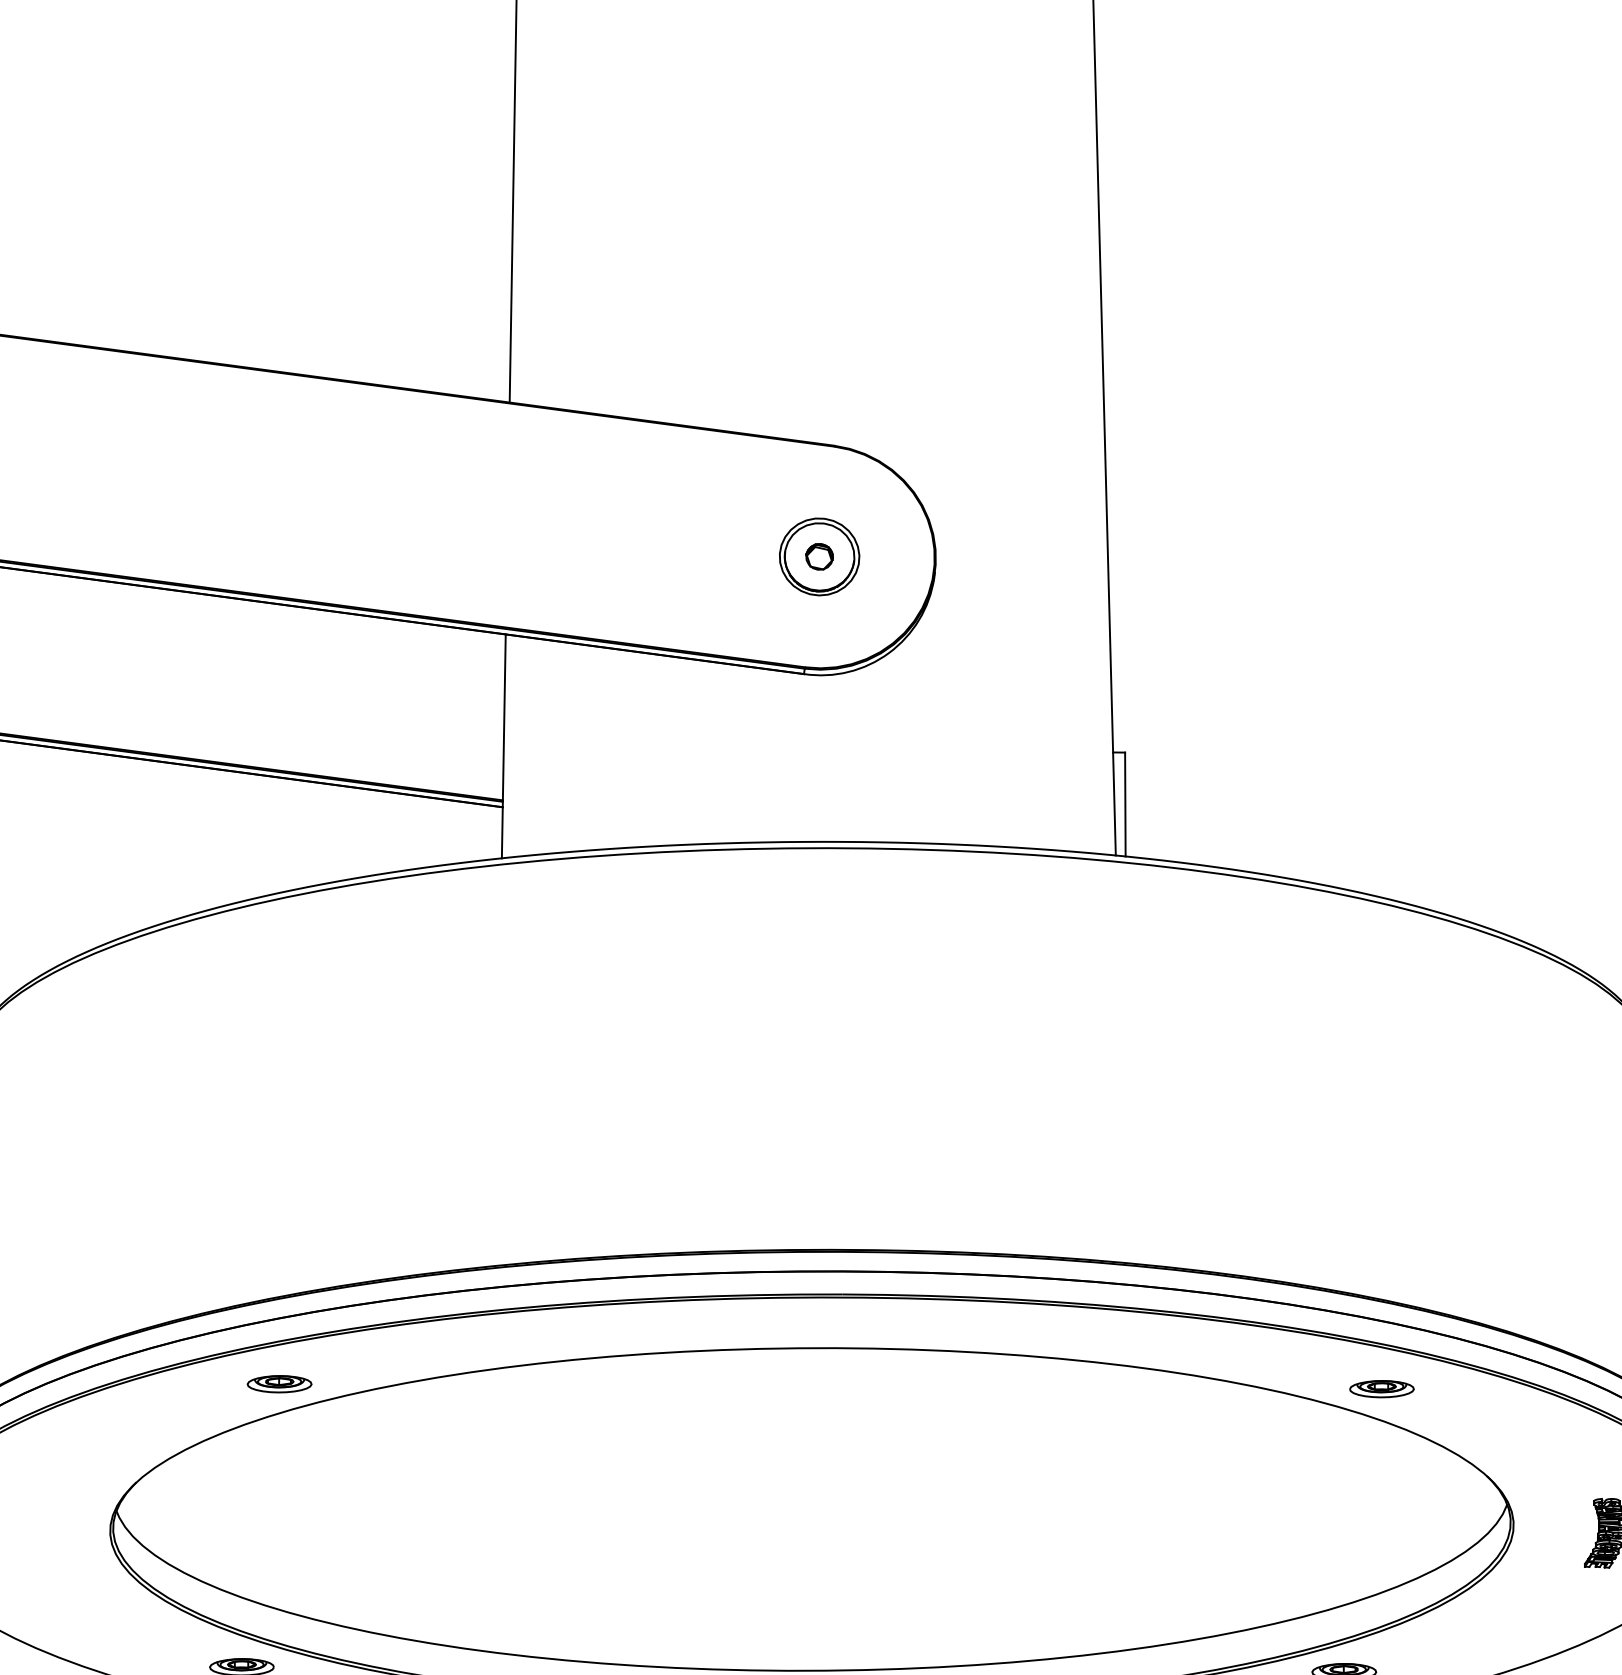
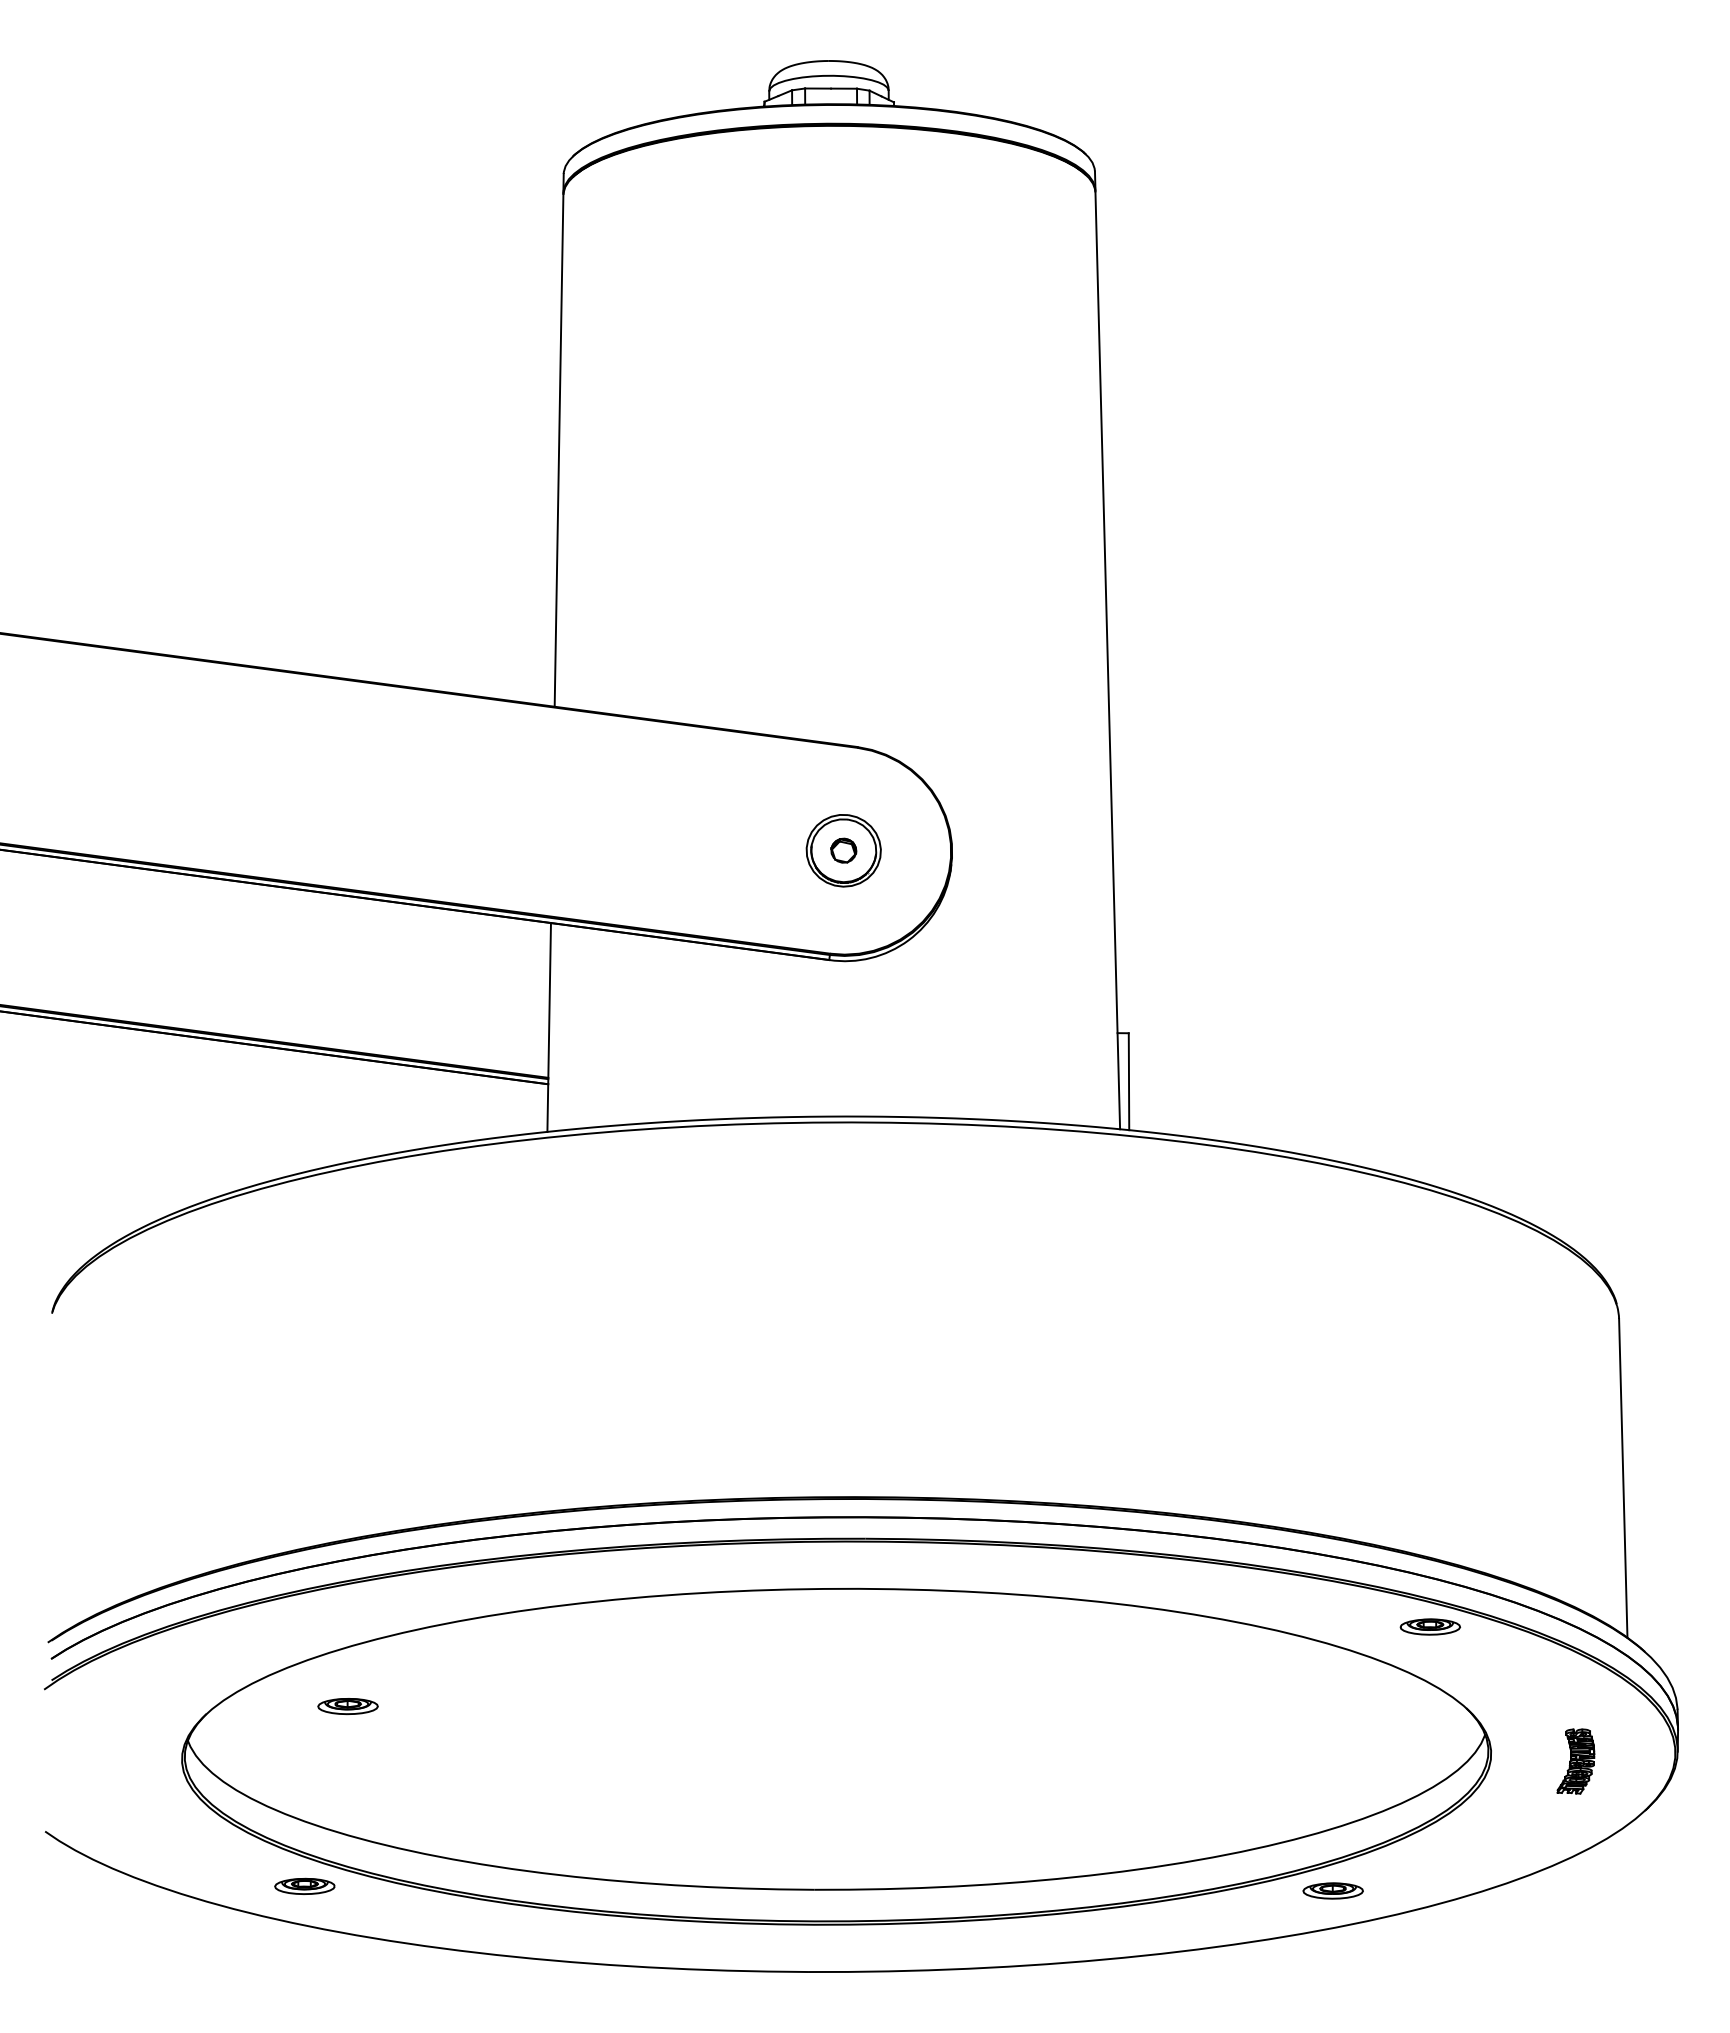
part: (279, 1384) -> (347, 1706), moved
part: (1382, 1388) -> (1430, 1626), moved

